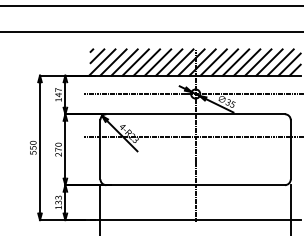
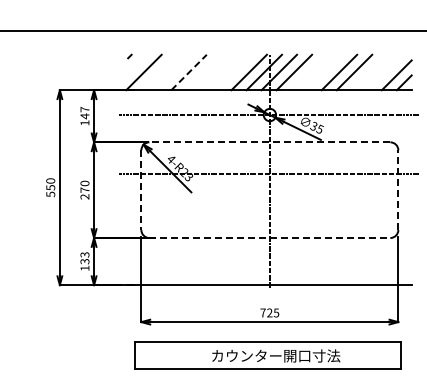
line: (97, 55) -> (137, 63), removed
line: (113, 62) -> (158, 72), removed
line: (124, 62) -> (173, 72), removed
line: (136, 62) -> (189, 72), solid -> dashed
line: (146, 62) -> (203, 72), removed
line: (157, 62) -> (218, 72), removed
line: (168, 62) -> (233, 72), removed
line: (224, 62) -> (309, 72), removed
line: (236, 62) -> (324, 72), removed
line: (269, 62) -> (369, 72), removed
line: (280, 62) -> (384, 72), removed
line: (195, 114) -> (269, 142), solid -> dashed
line: (100, 149) -> (141, 190), solid -> dashed
line: (290, 149) -> (398, 190), solid -> dashed
line: (195, 185) -> (269, 238), solid -> dashed

